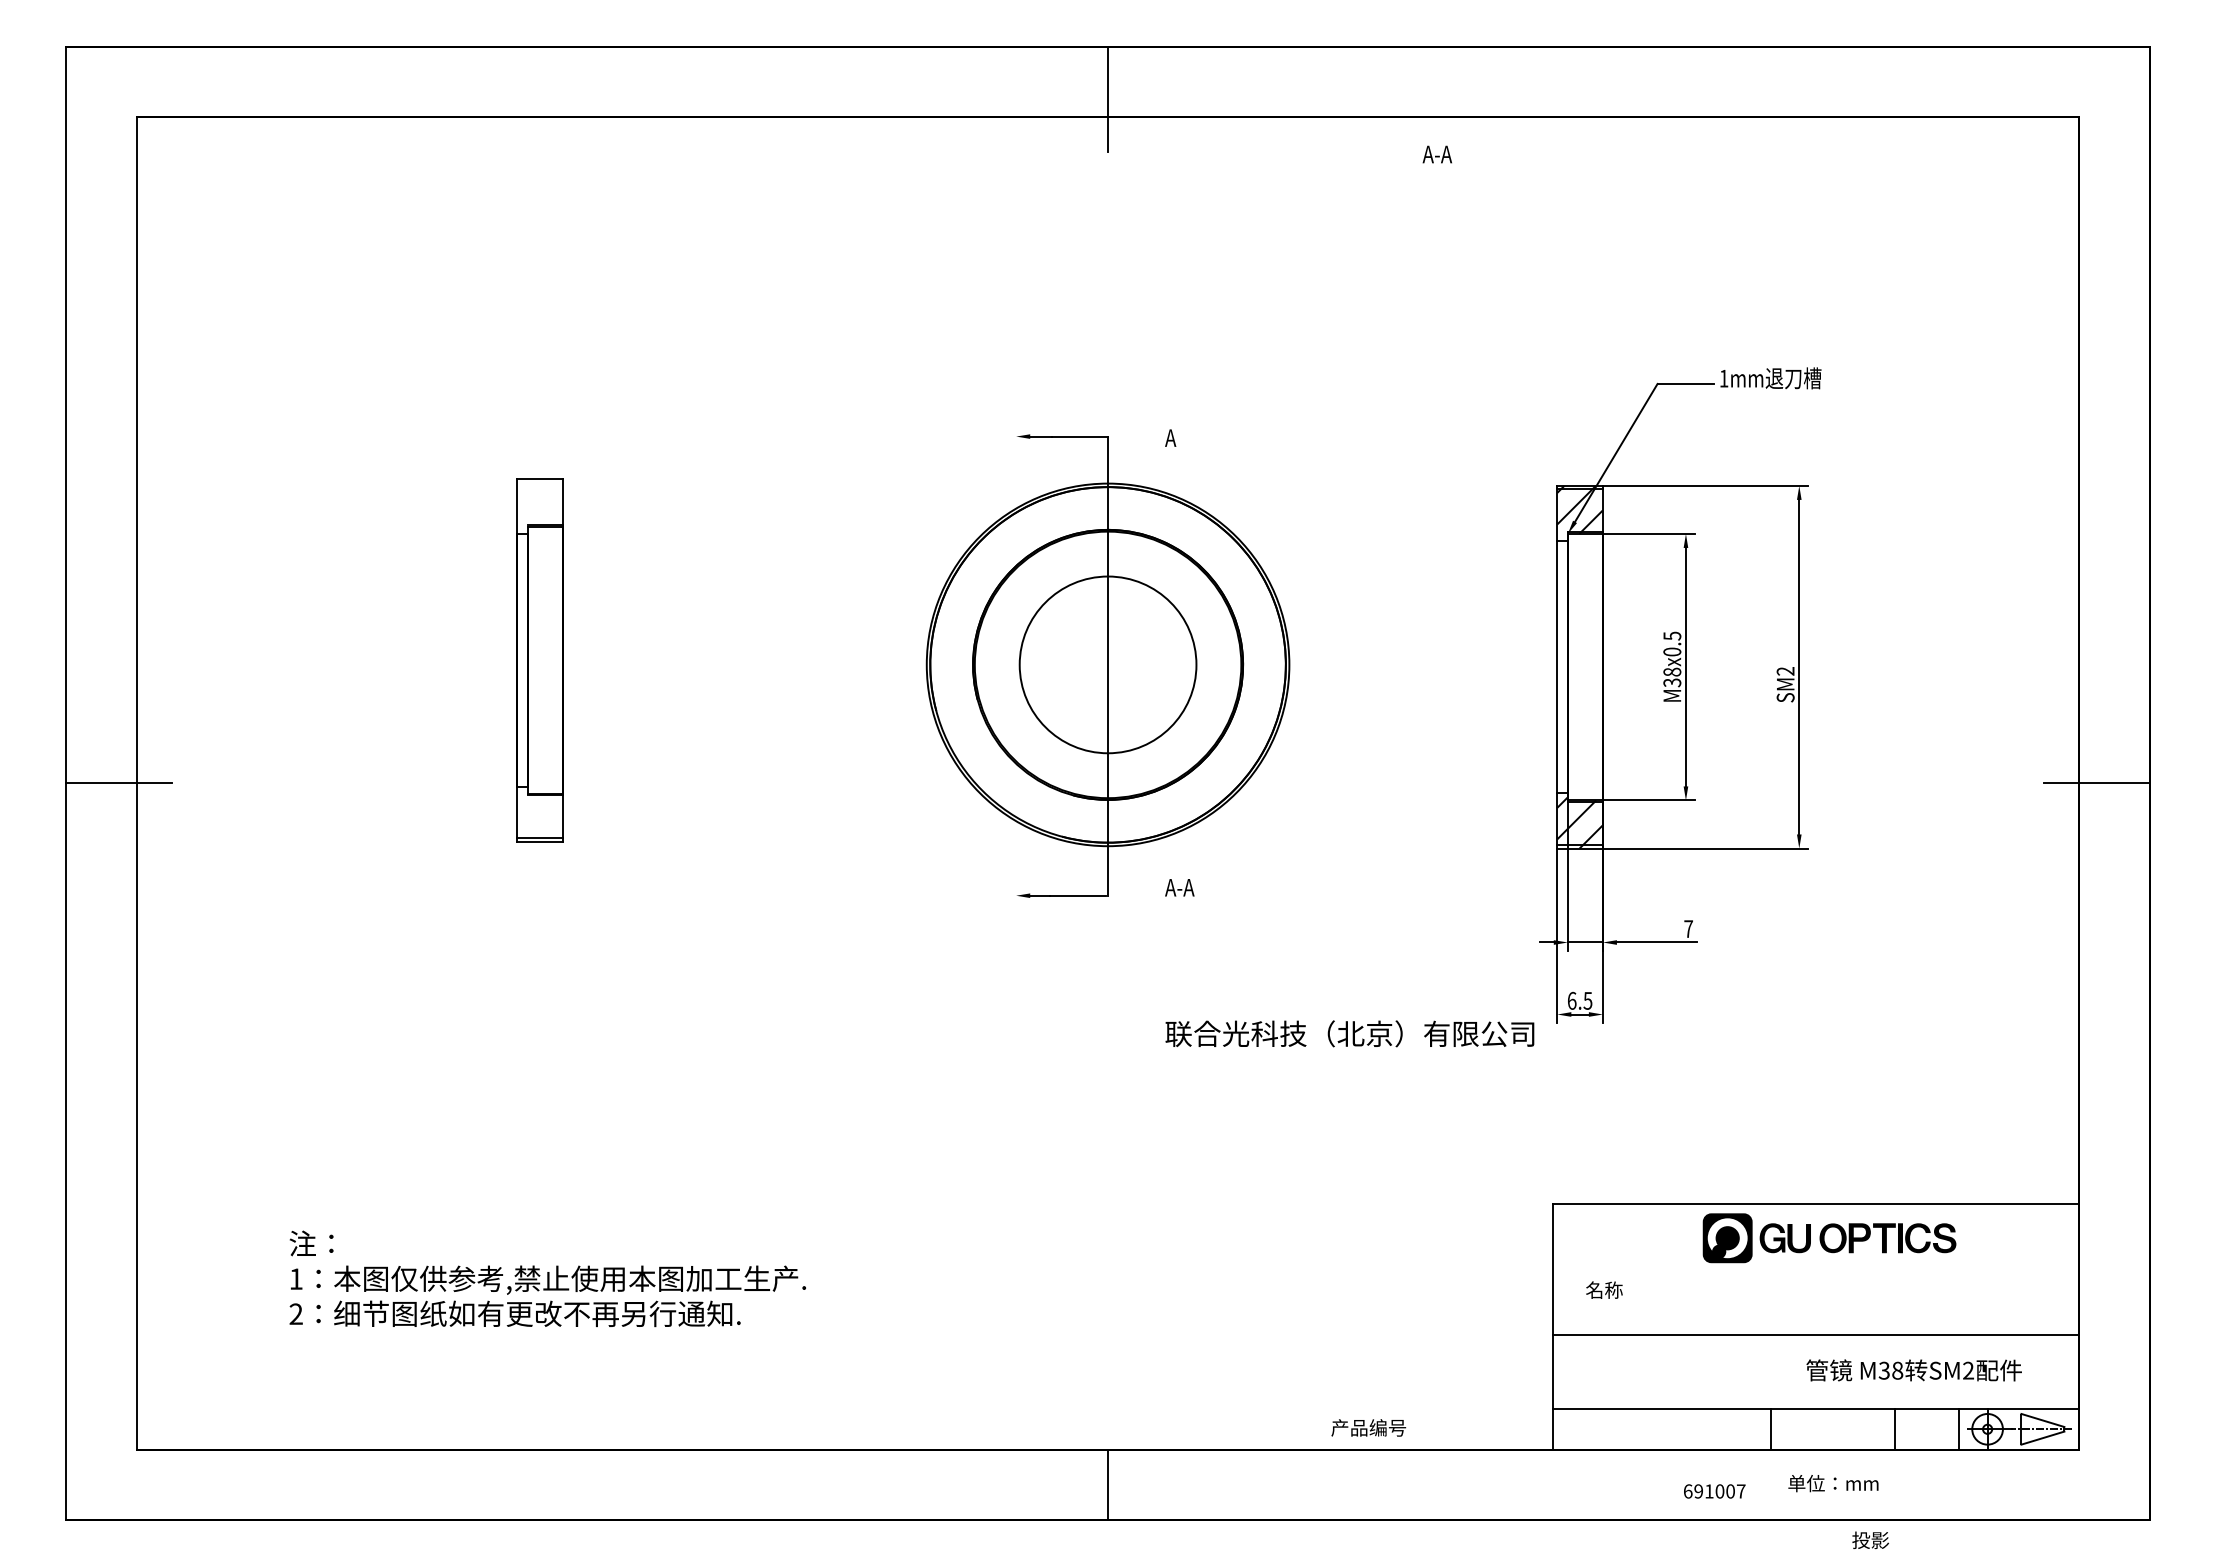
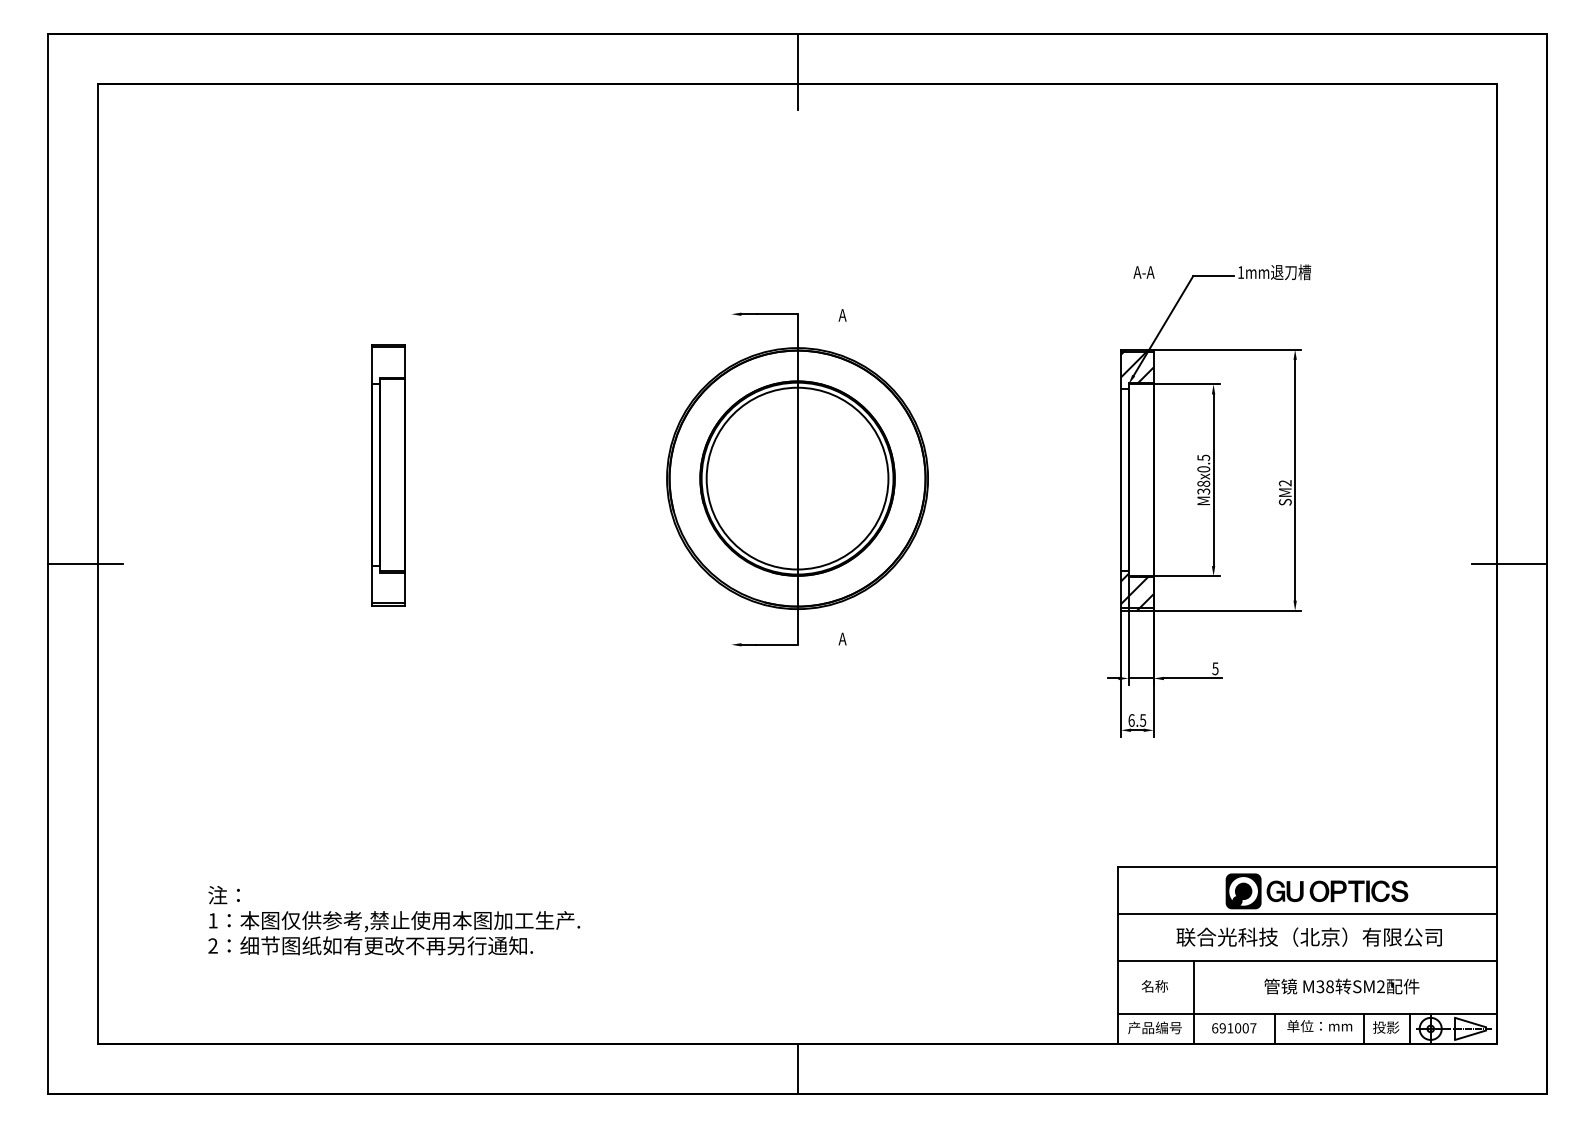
text: (1436, 154) -> (1143, 272), moved
line: (539, 482) -> (388, 347), added
circle: (1107, 664) -> (797, 478), size x1.43
text: (1185, 887) -> (853, 638), A-A -> A
text: (1688, 929) -> (1215, 669), 7 -> 5
text: (1349, 1033) -> (1308, 936), moved
line: (1816, 1269) -> (1307, 913), added
text: (1604, 1289) -> (1154, 985), moved
text: (1913, 1370) -> (1341, 986), moved
line: (1659, 1392) -> (1194, 1002), added
text: (1368, 1427) -> (1154, 1027), moved
text: (1833, 1483) -> (1319, 1026), moved
text: (1714, 1491) -> (1234, 1028), moved
text: (1870, 1540) -> (1386, 1027), moved

